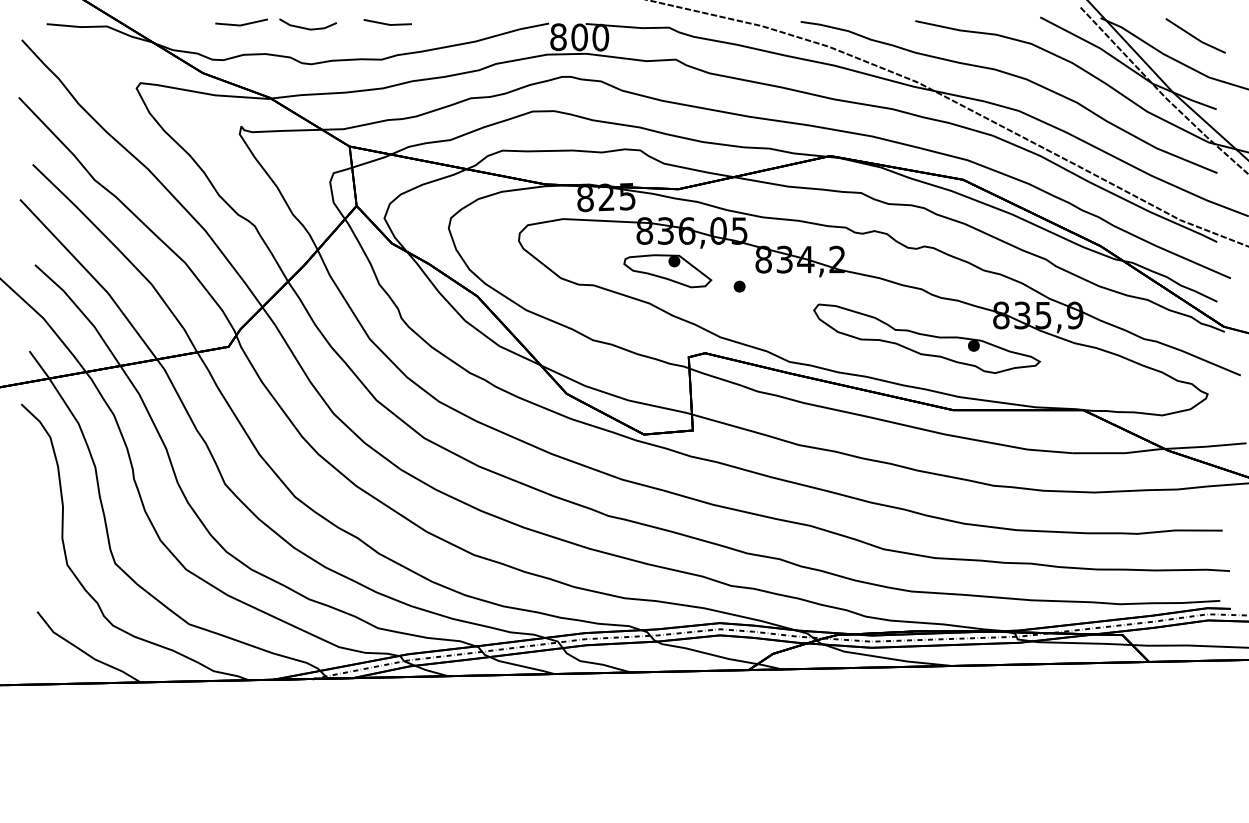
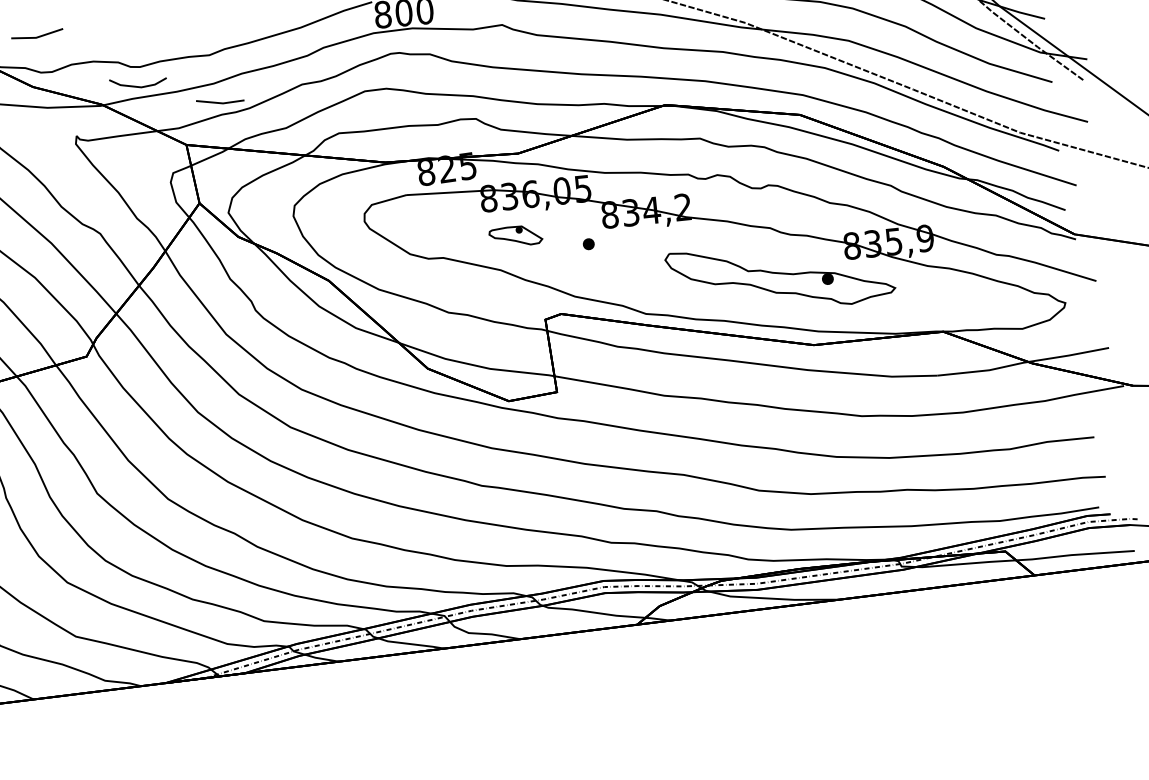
line: (387, 23) -> (220, 102), moved
line: (241, 24) -> (37, 36), moved
line: (306, 27) -> (136, 85), moved
part: (667, 271) -> (515, 236), size x0.6

